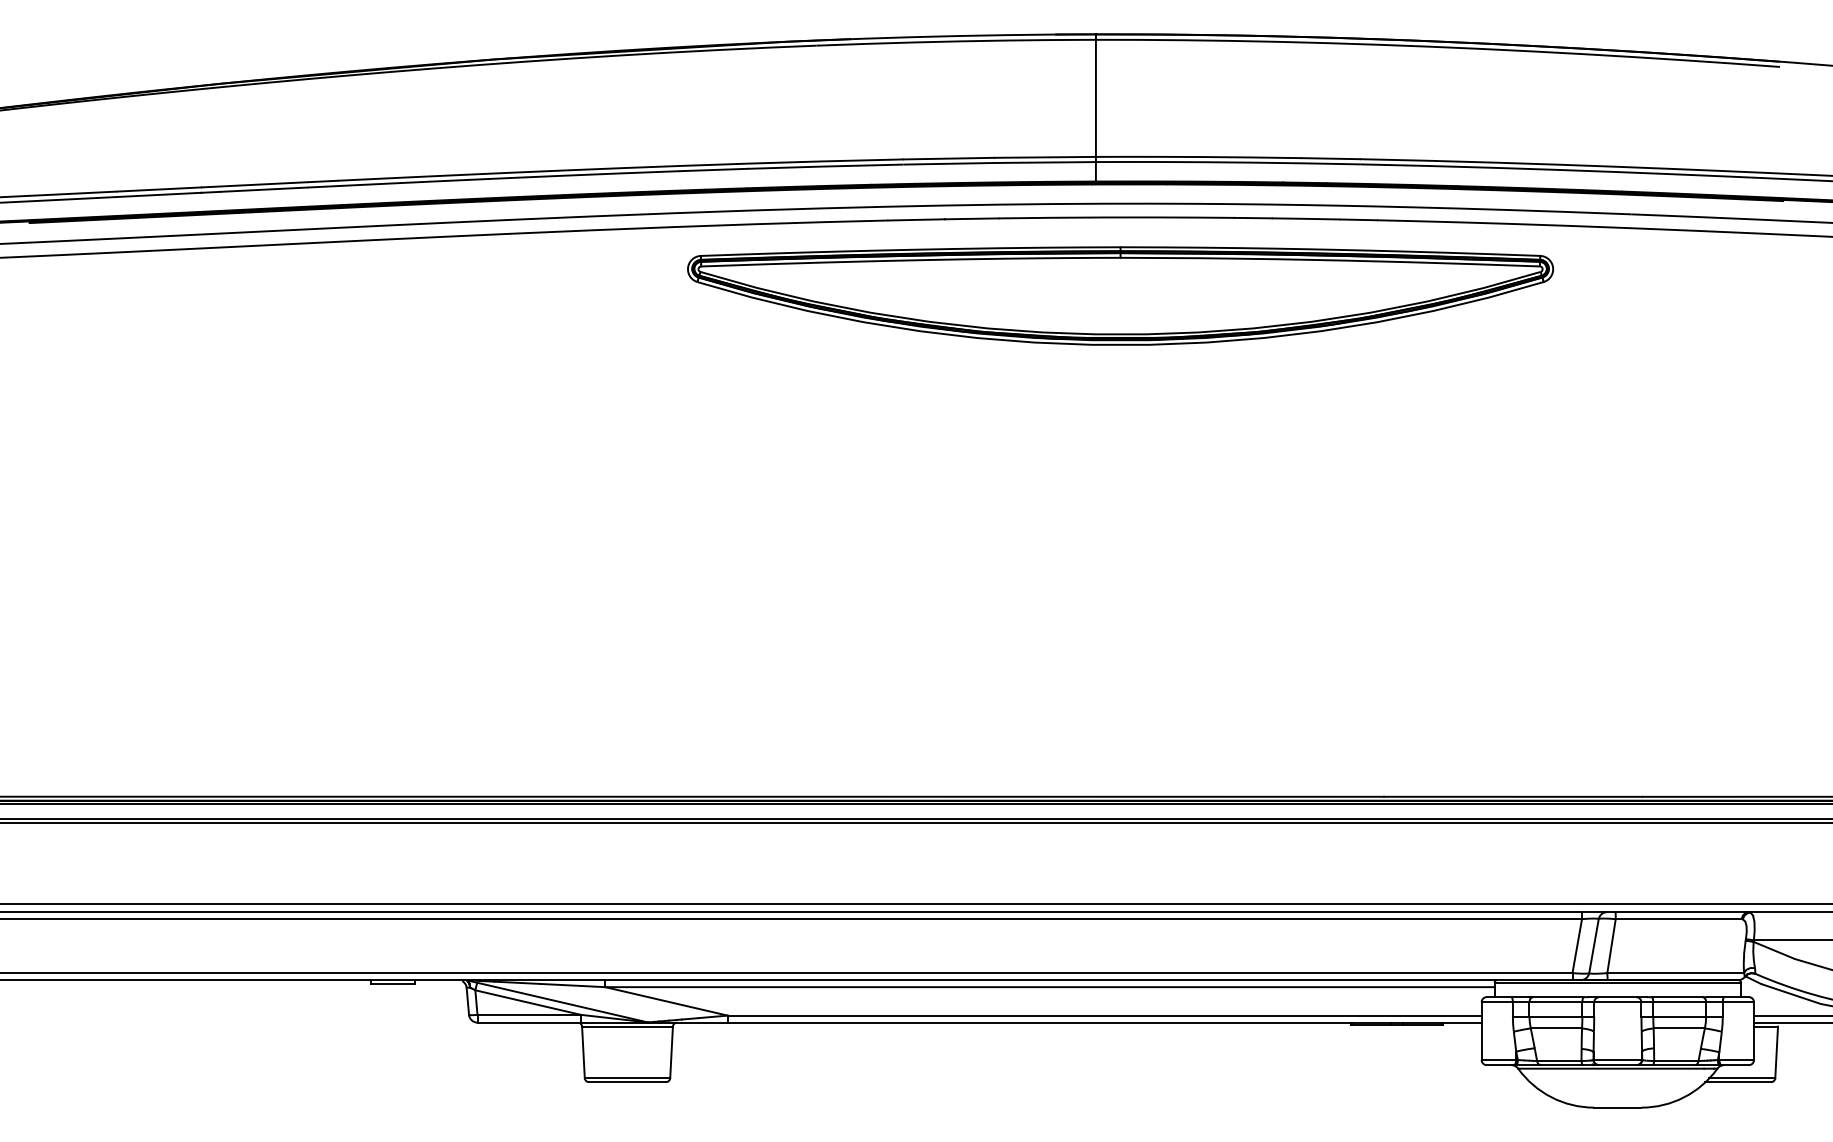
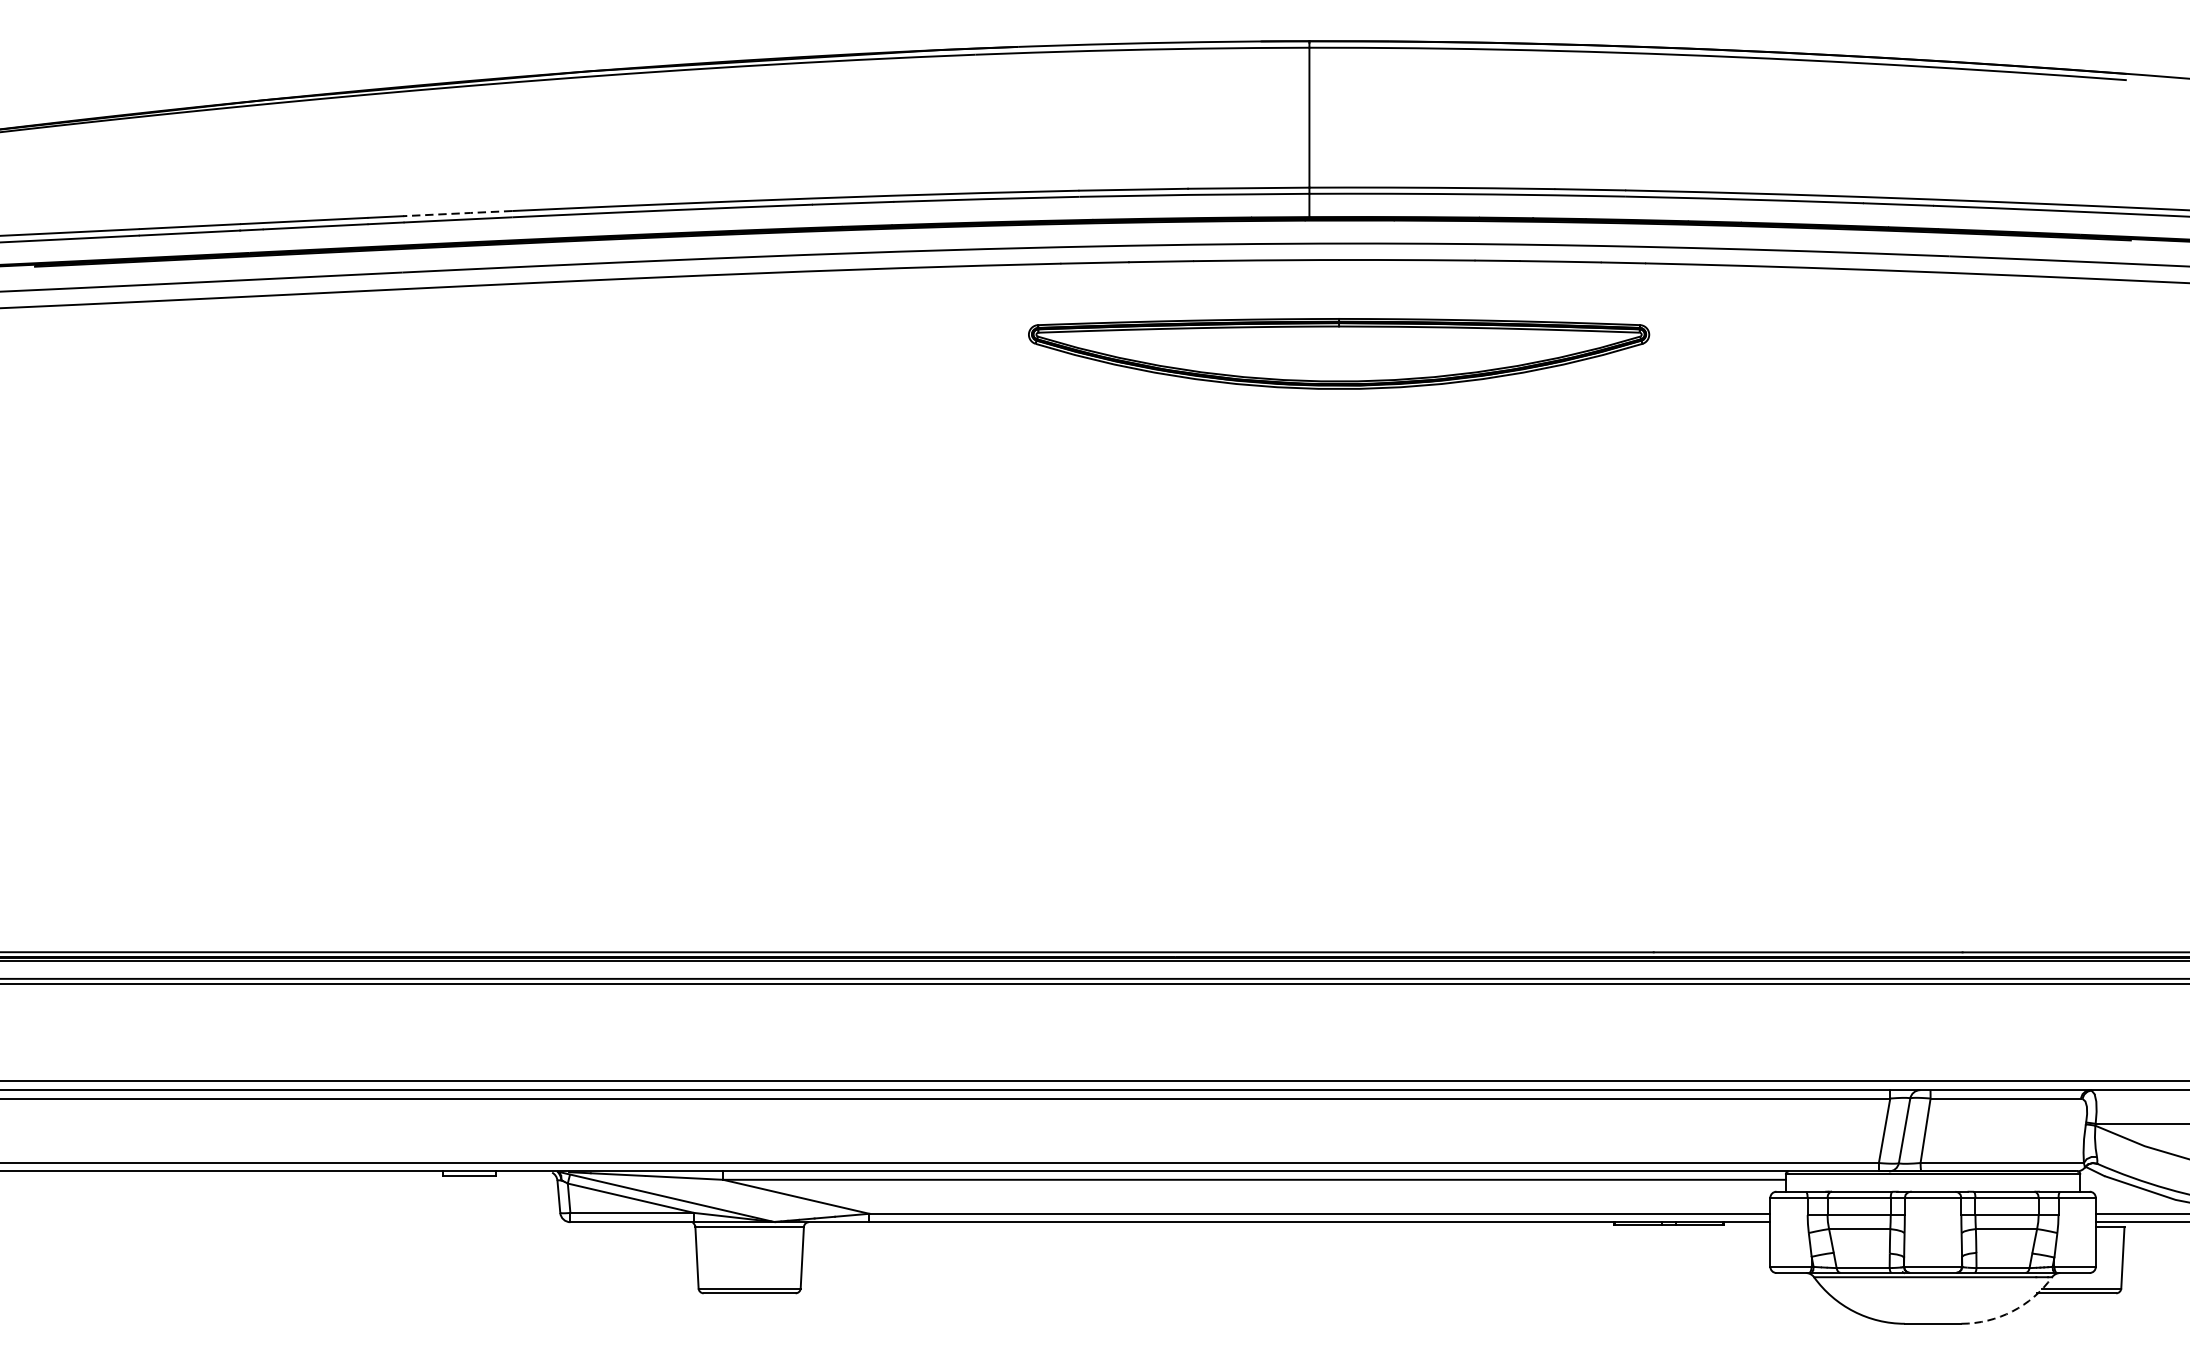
line: (382, 178) -> (456, 213), solid -> dashed
part: (1120, 295) -> (1338, 353), size x0.6
arc: (1684, 1097) -> (2012, 1311), solid -> dashed

